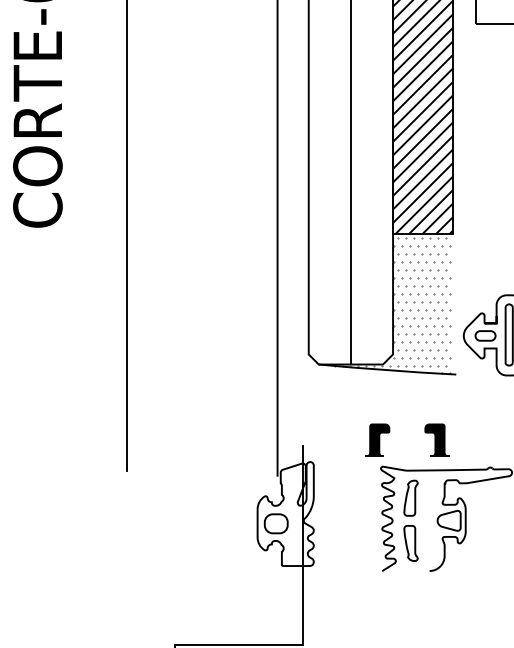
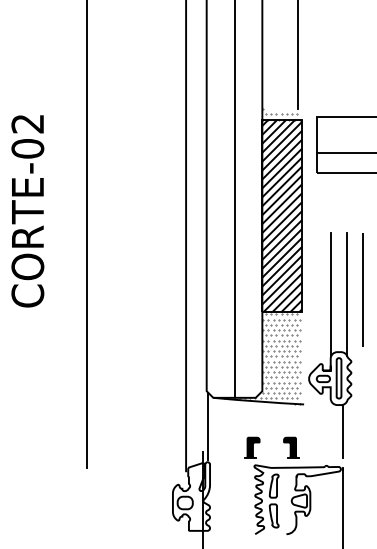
line: (496, 208) -> (330, 294), added
line: (311, 406) -> (208, 425), added

